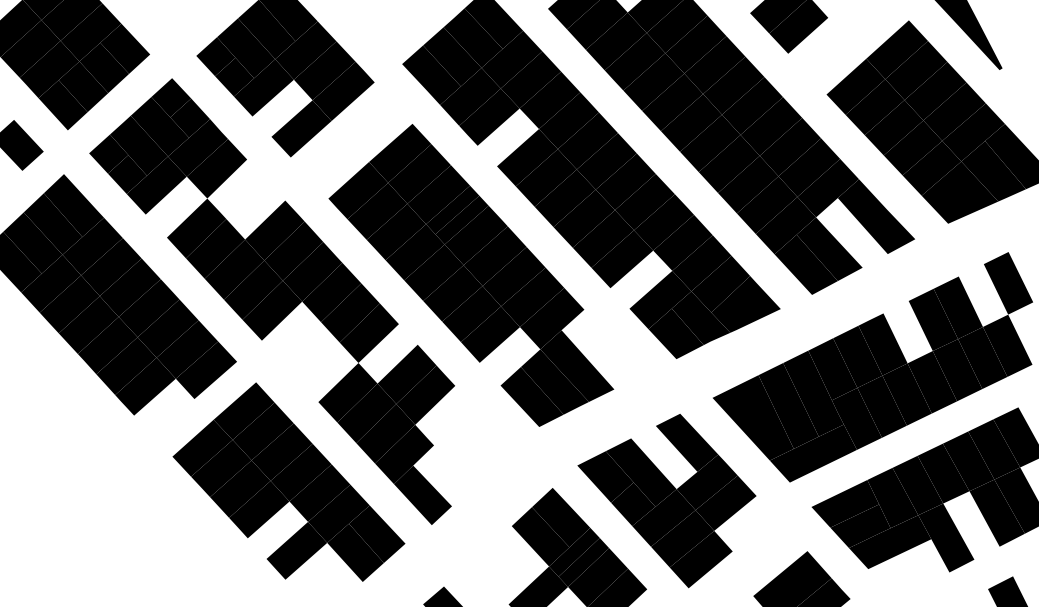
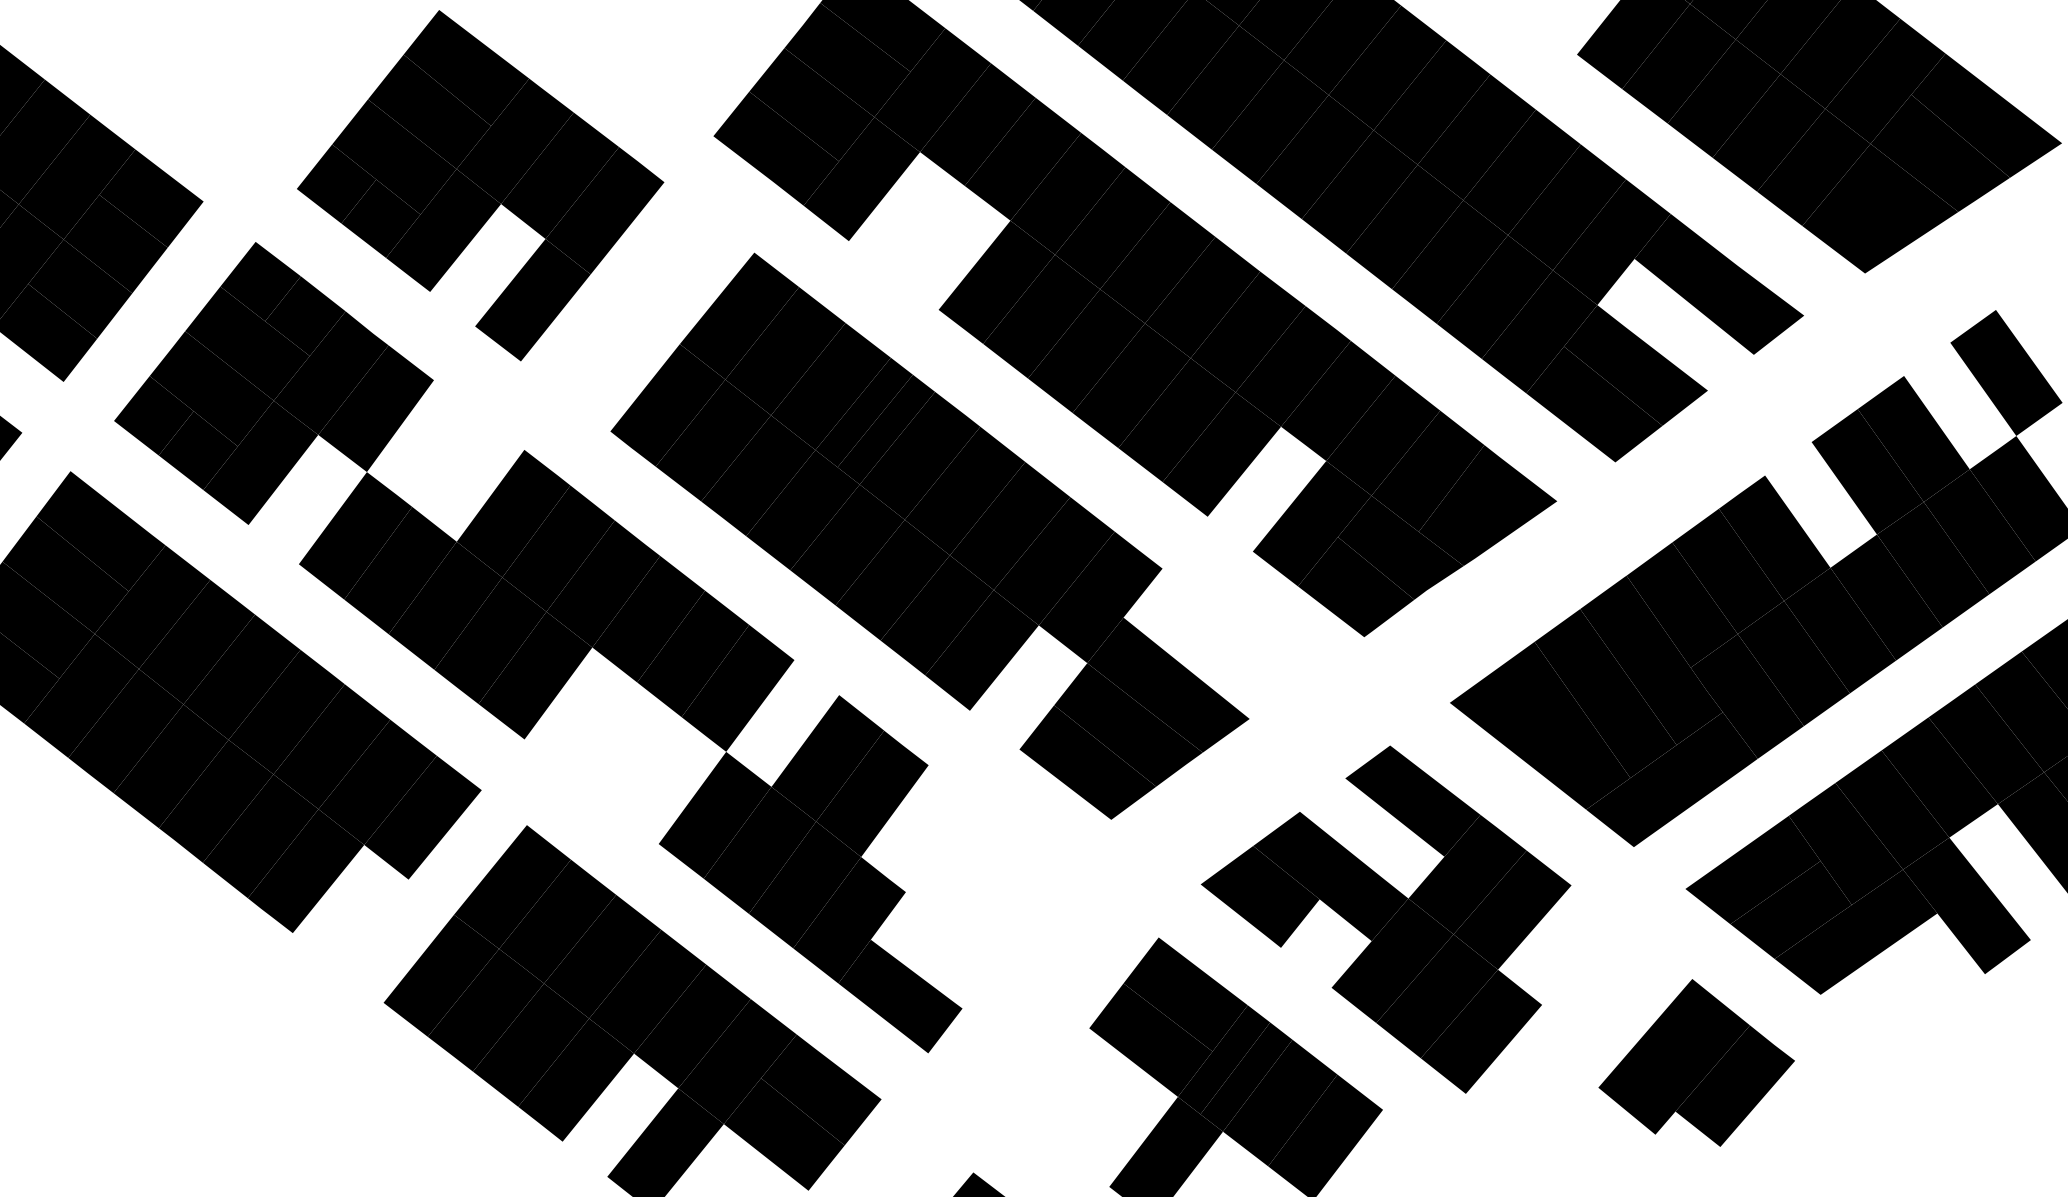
fill: (489, 116) -> (906, 212), removed
fill: (633, 504) -> (1326, 943), removed

